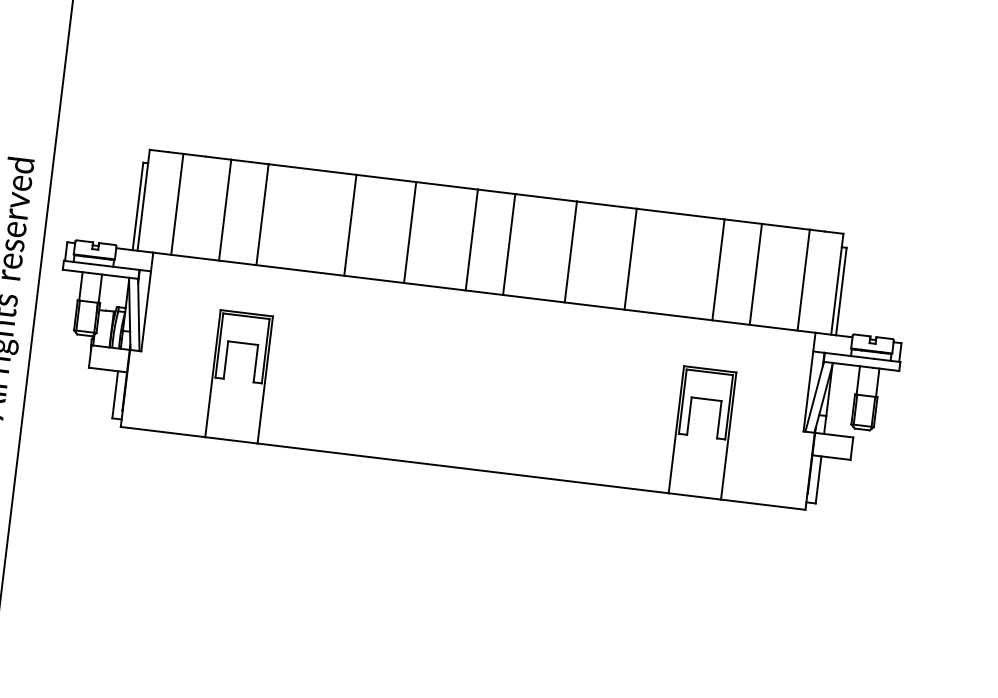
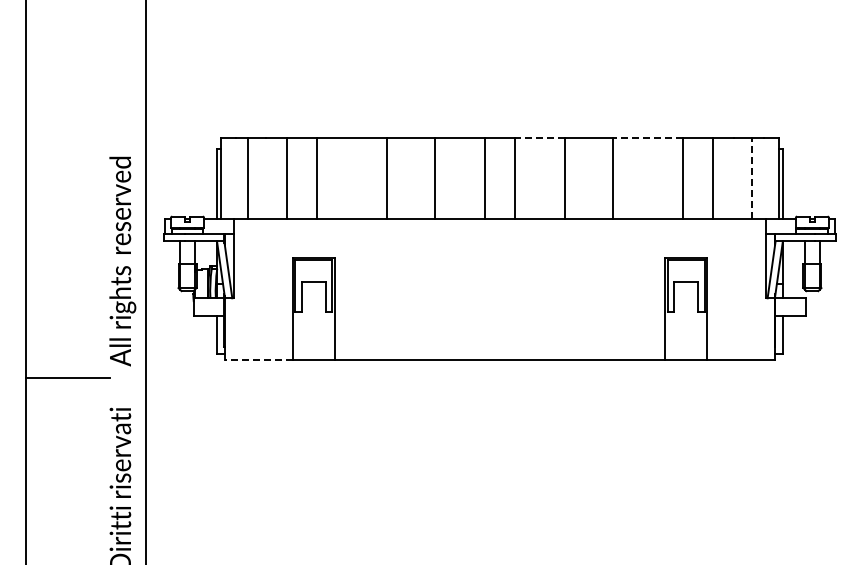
line: (545, 197) -> (539, 137), solid -> dashed
line: (680, 213) -> (647, 137), solid -> dashed
line: (803, 280) -> (751, 178), solid -> dashed
line: (162, 432) -> (258, 360), solid -> dashed

